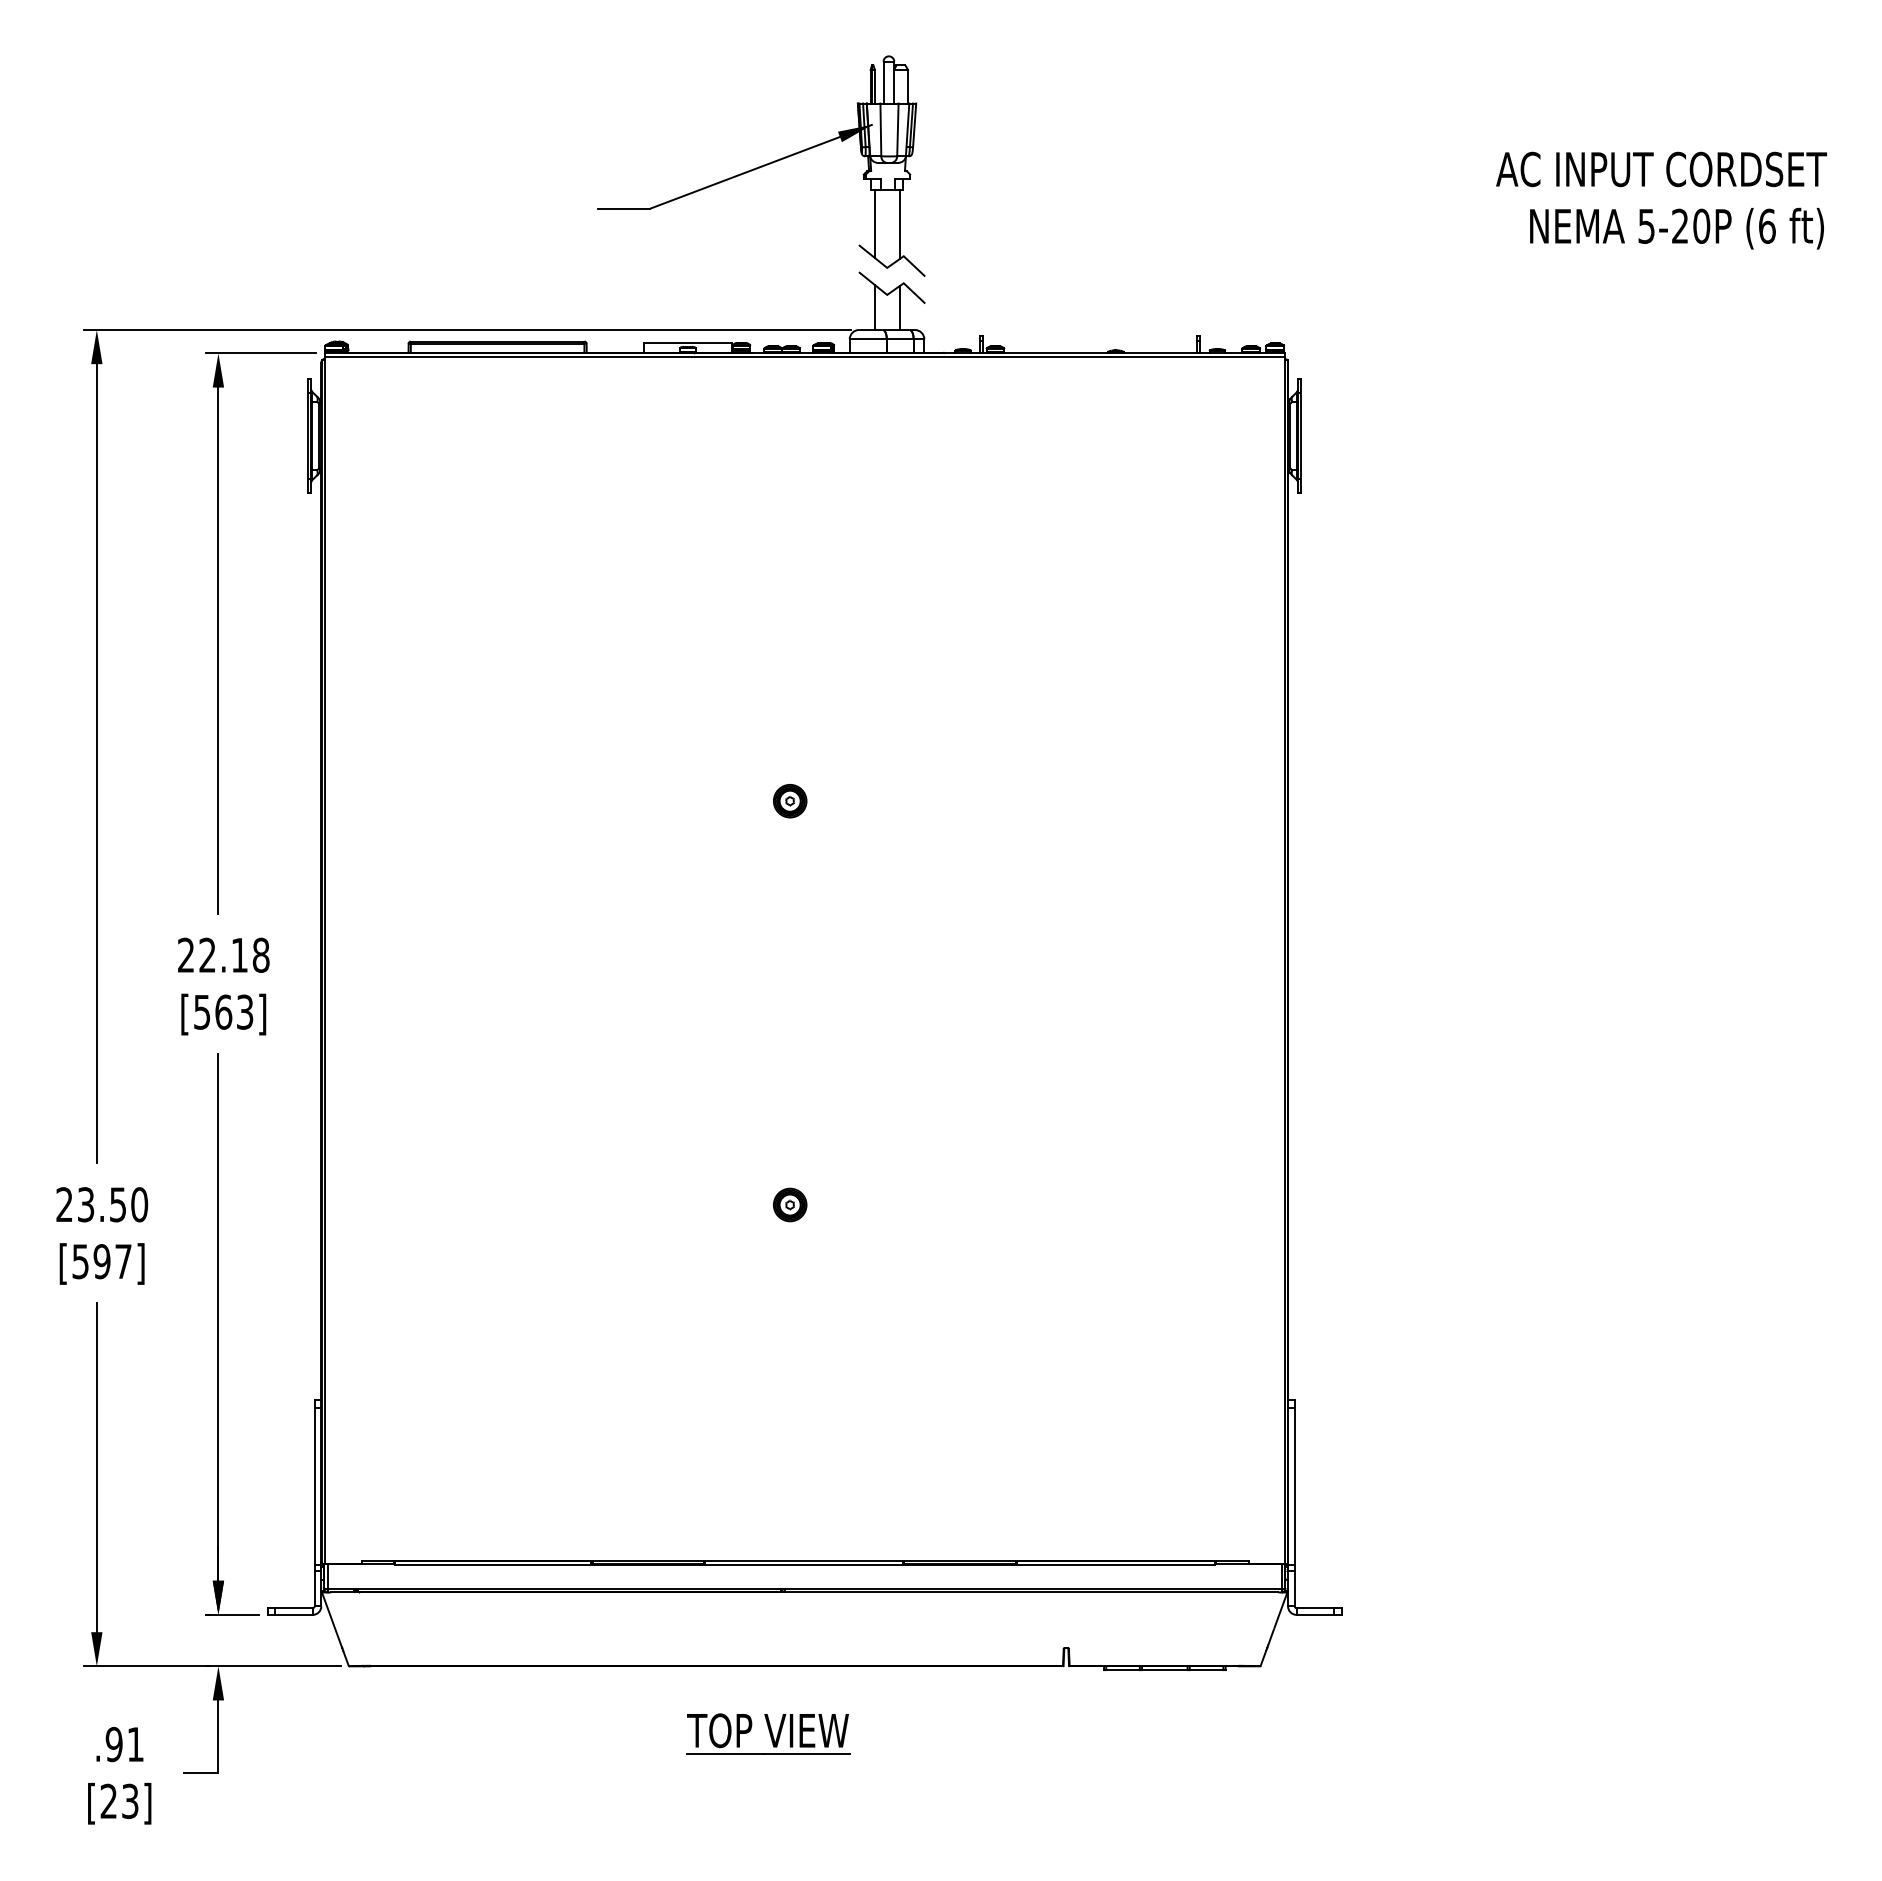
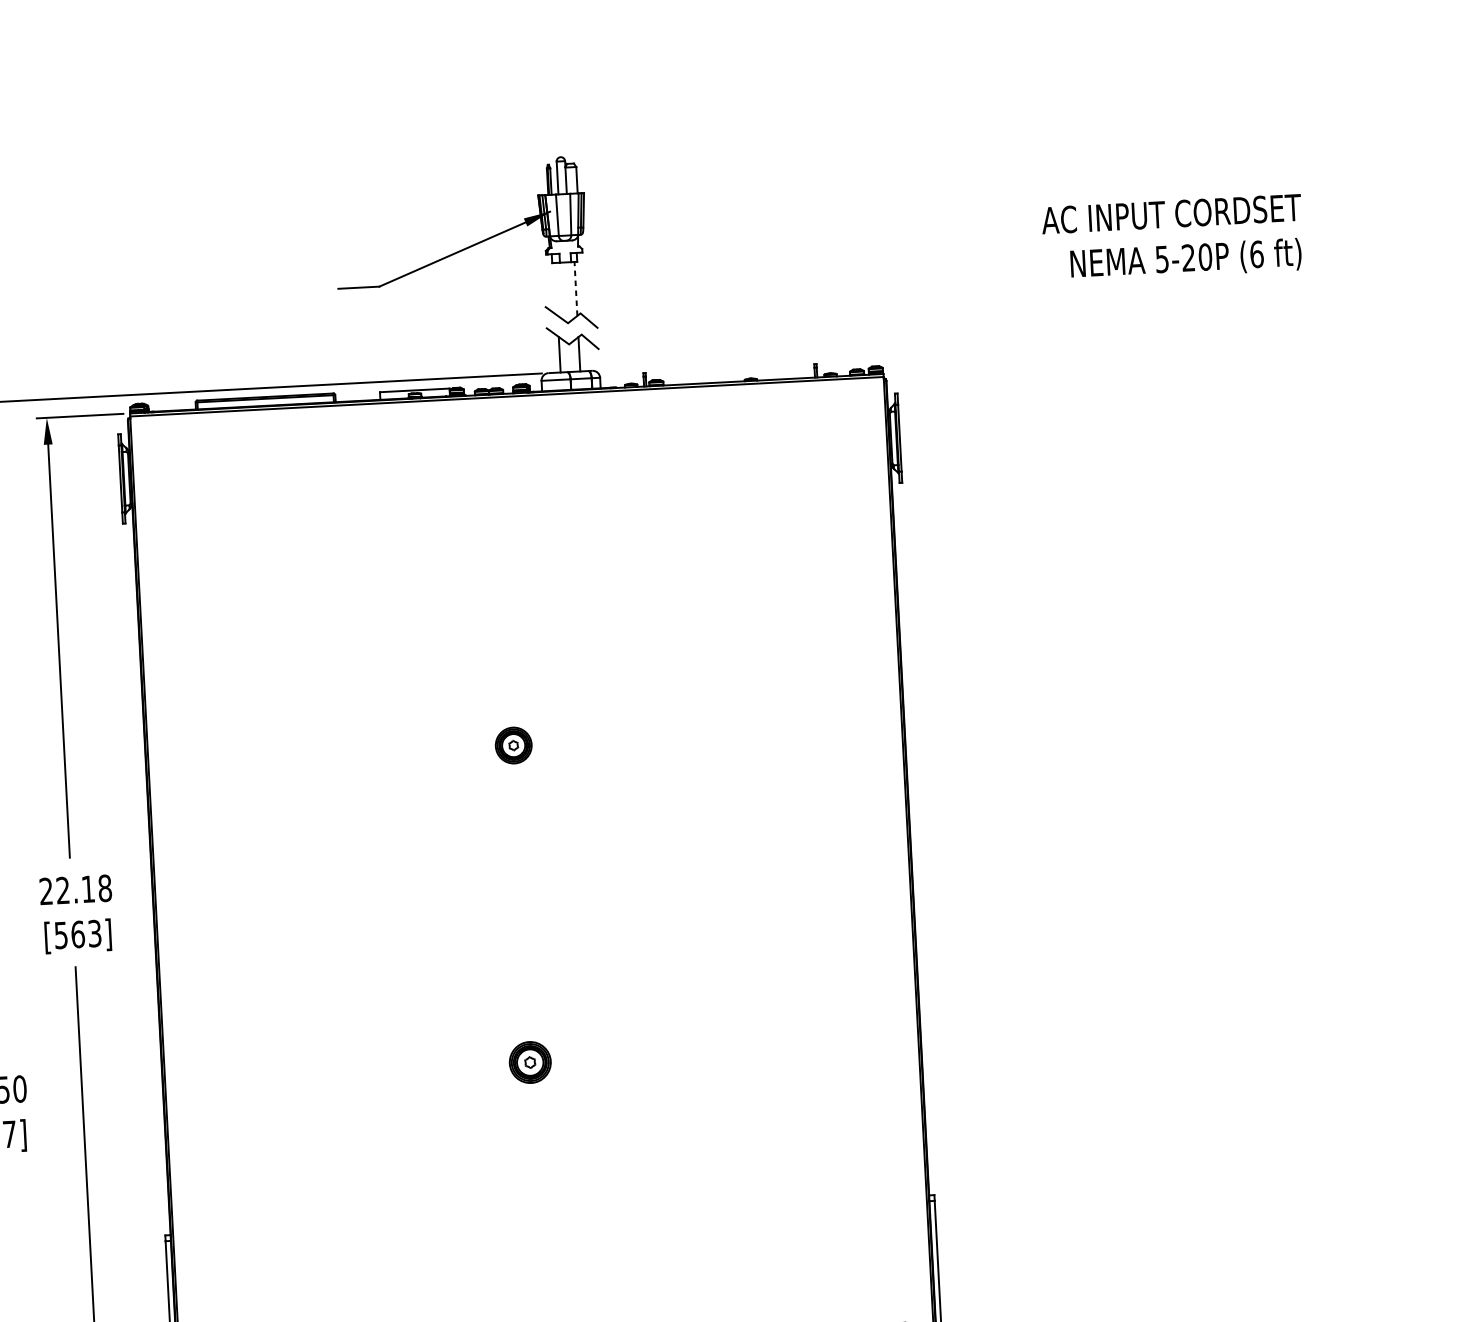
line: (874, 223) -> (556, 288), removed
line: (899, 224) -> (575, 288), solid -> dashed
part: (790, 801) -> (514, 745), size x1.4
part: (790, 1204) -> (530, 1062), size x1.6

